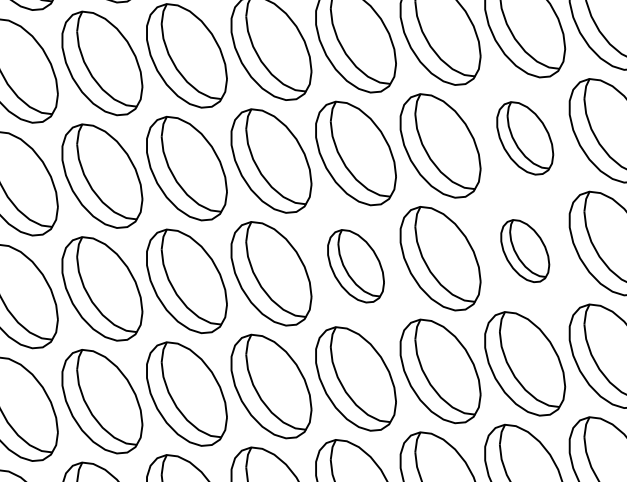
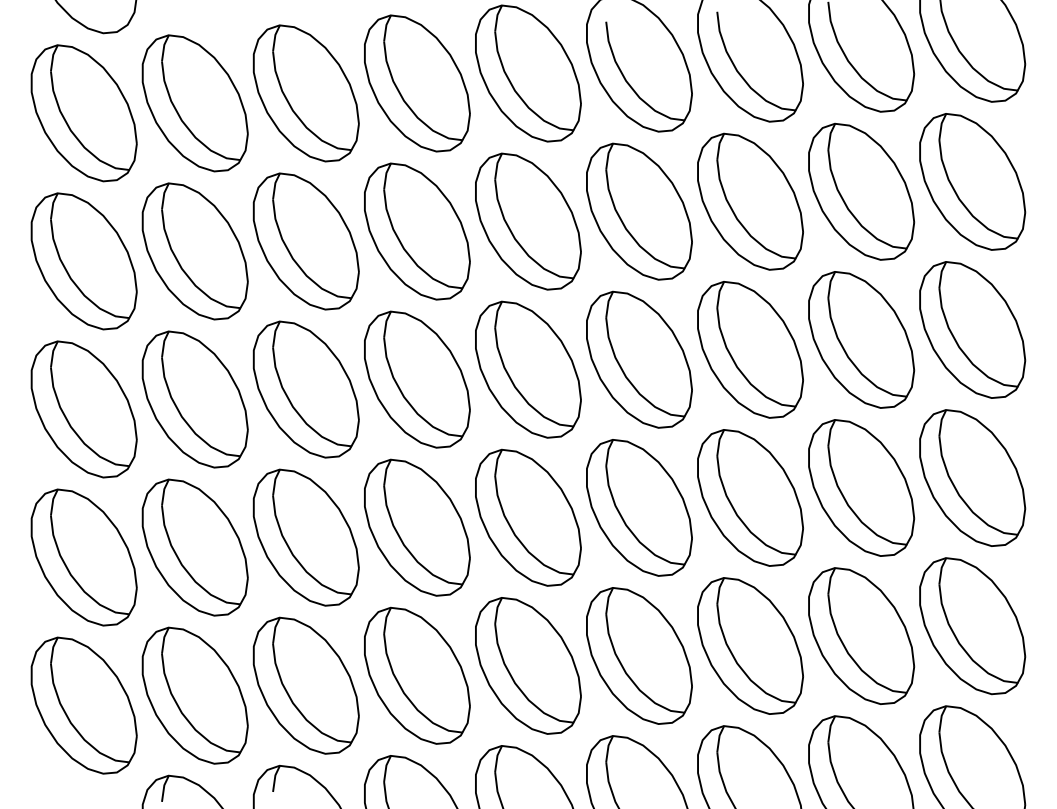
part: (525, 138) -> (861, 339), size x1.43
part: (525, 250) -> (861, 487), size x1.67
part: (356, 265) -> (639, 507), size x1.43

